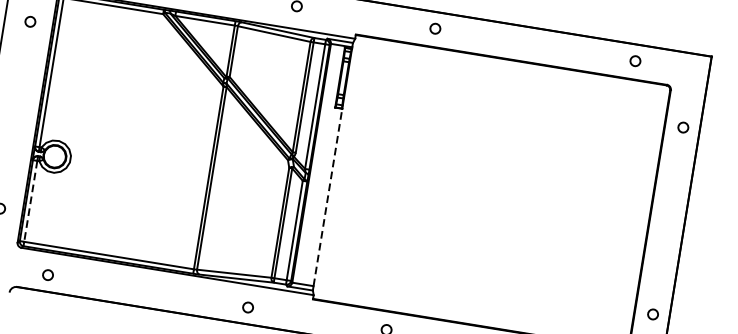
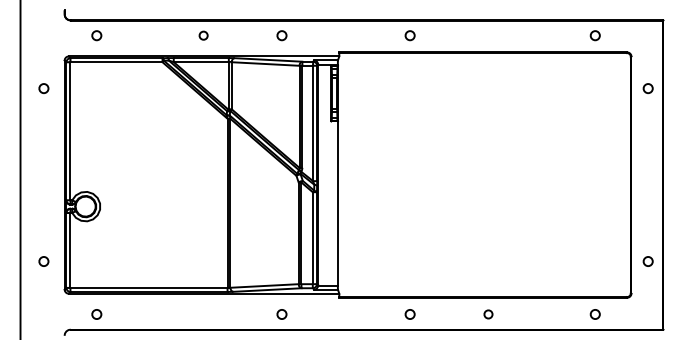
line: (327, 197) -> (337, 203), dashed -> solid
line: (30, 201) -> (70, 250), dashed -> solid

